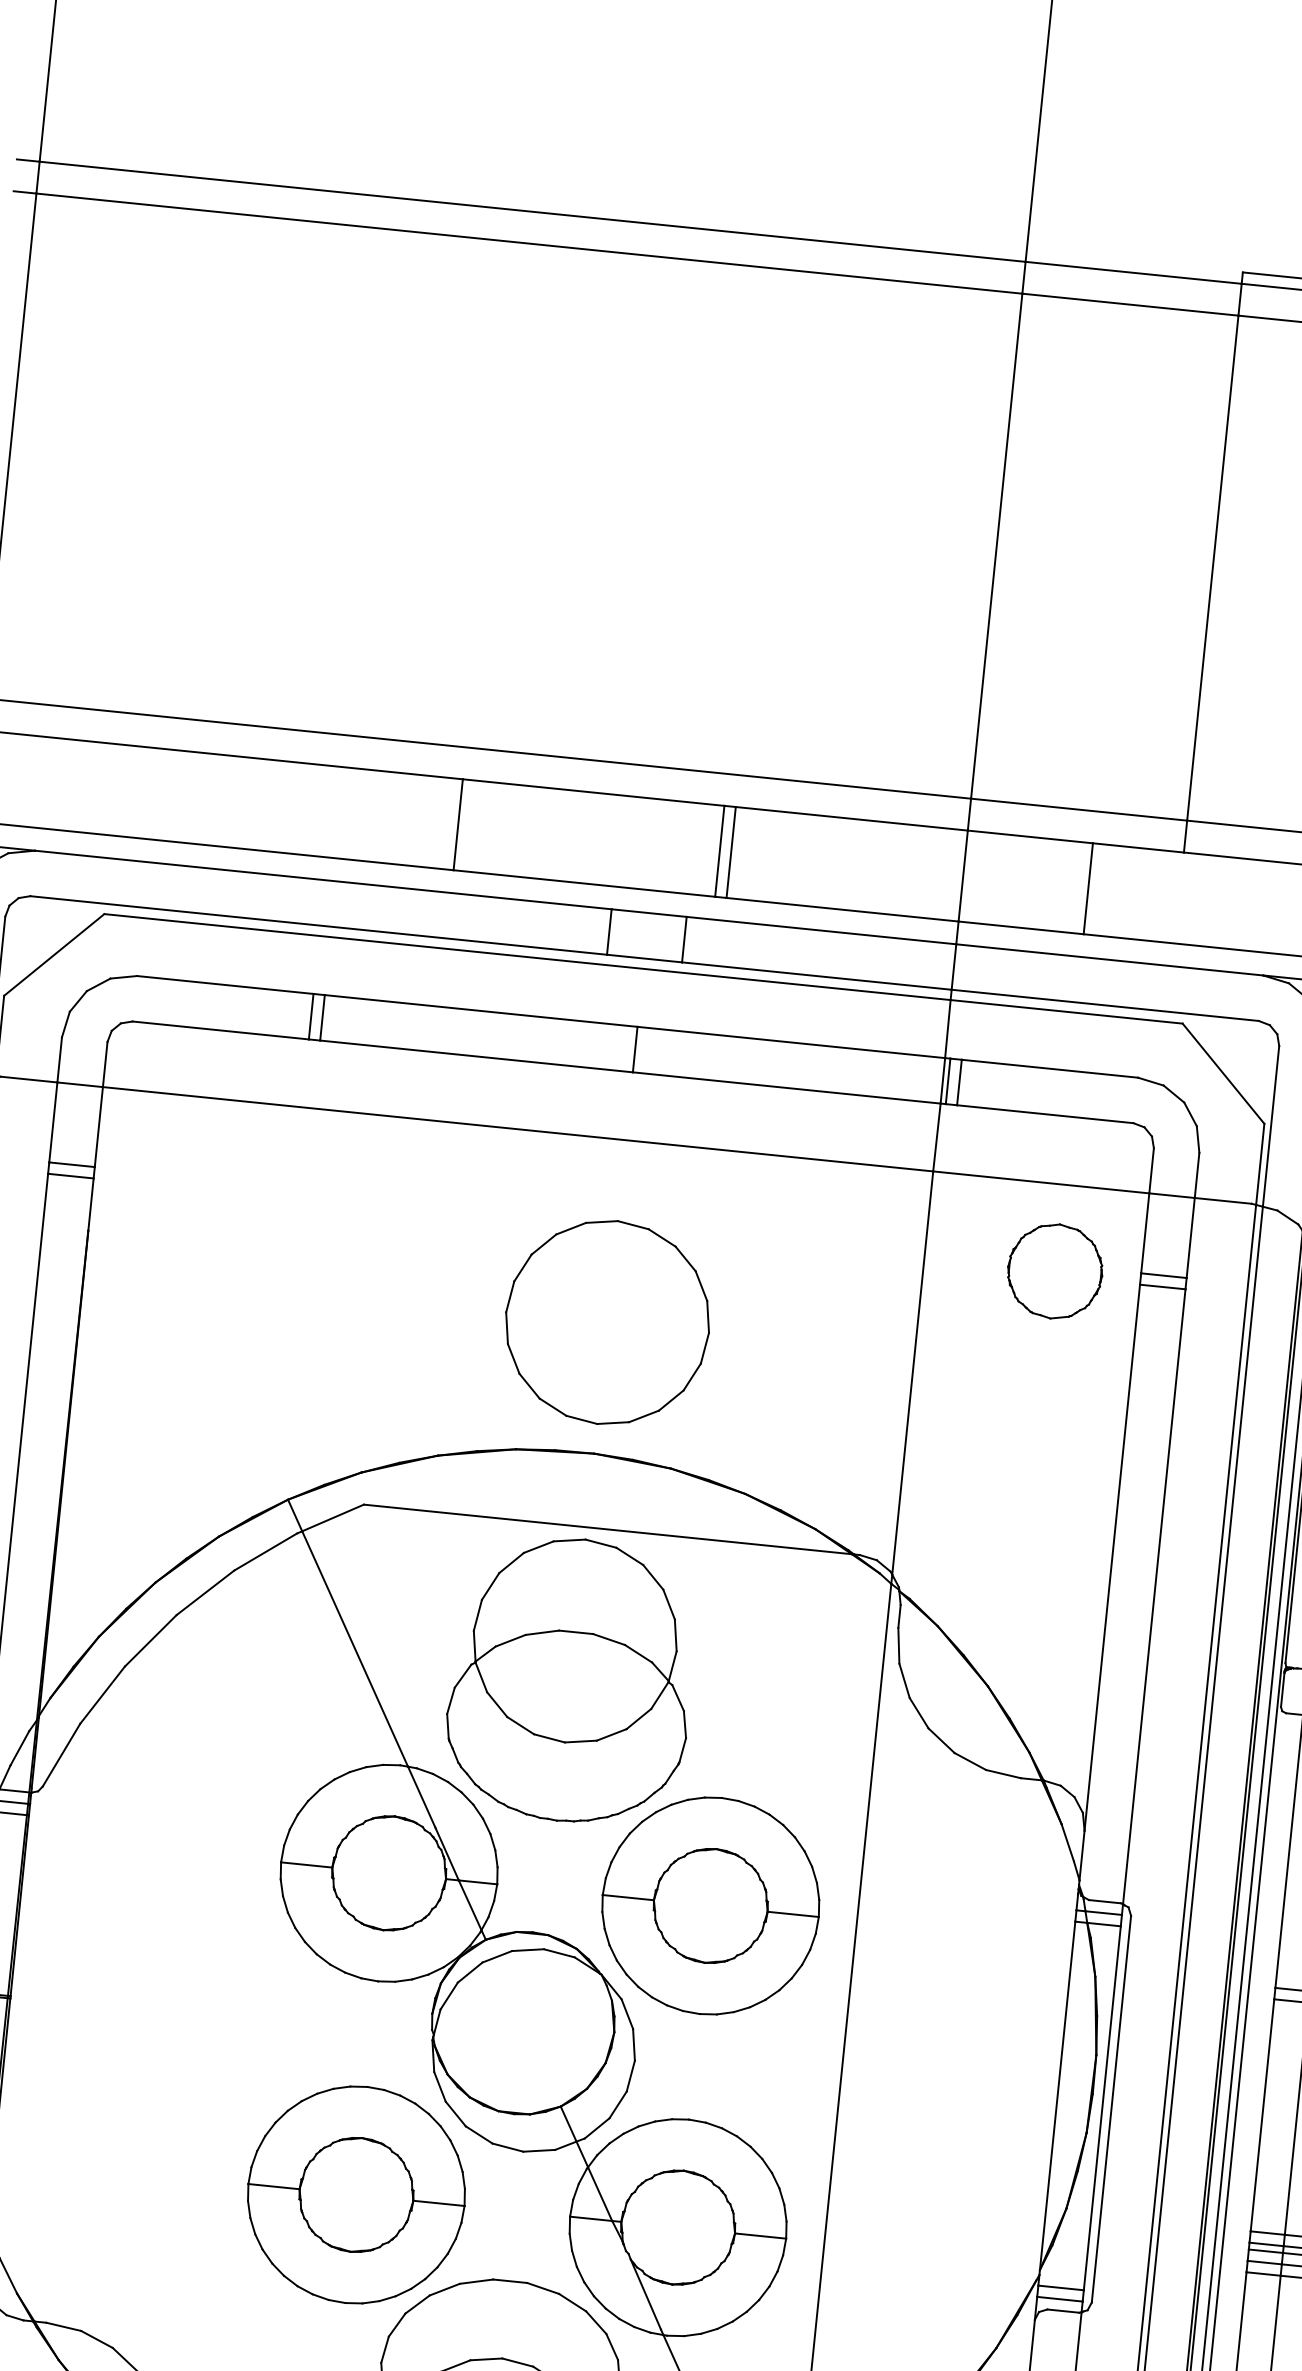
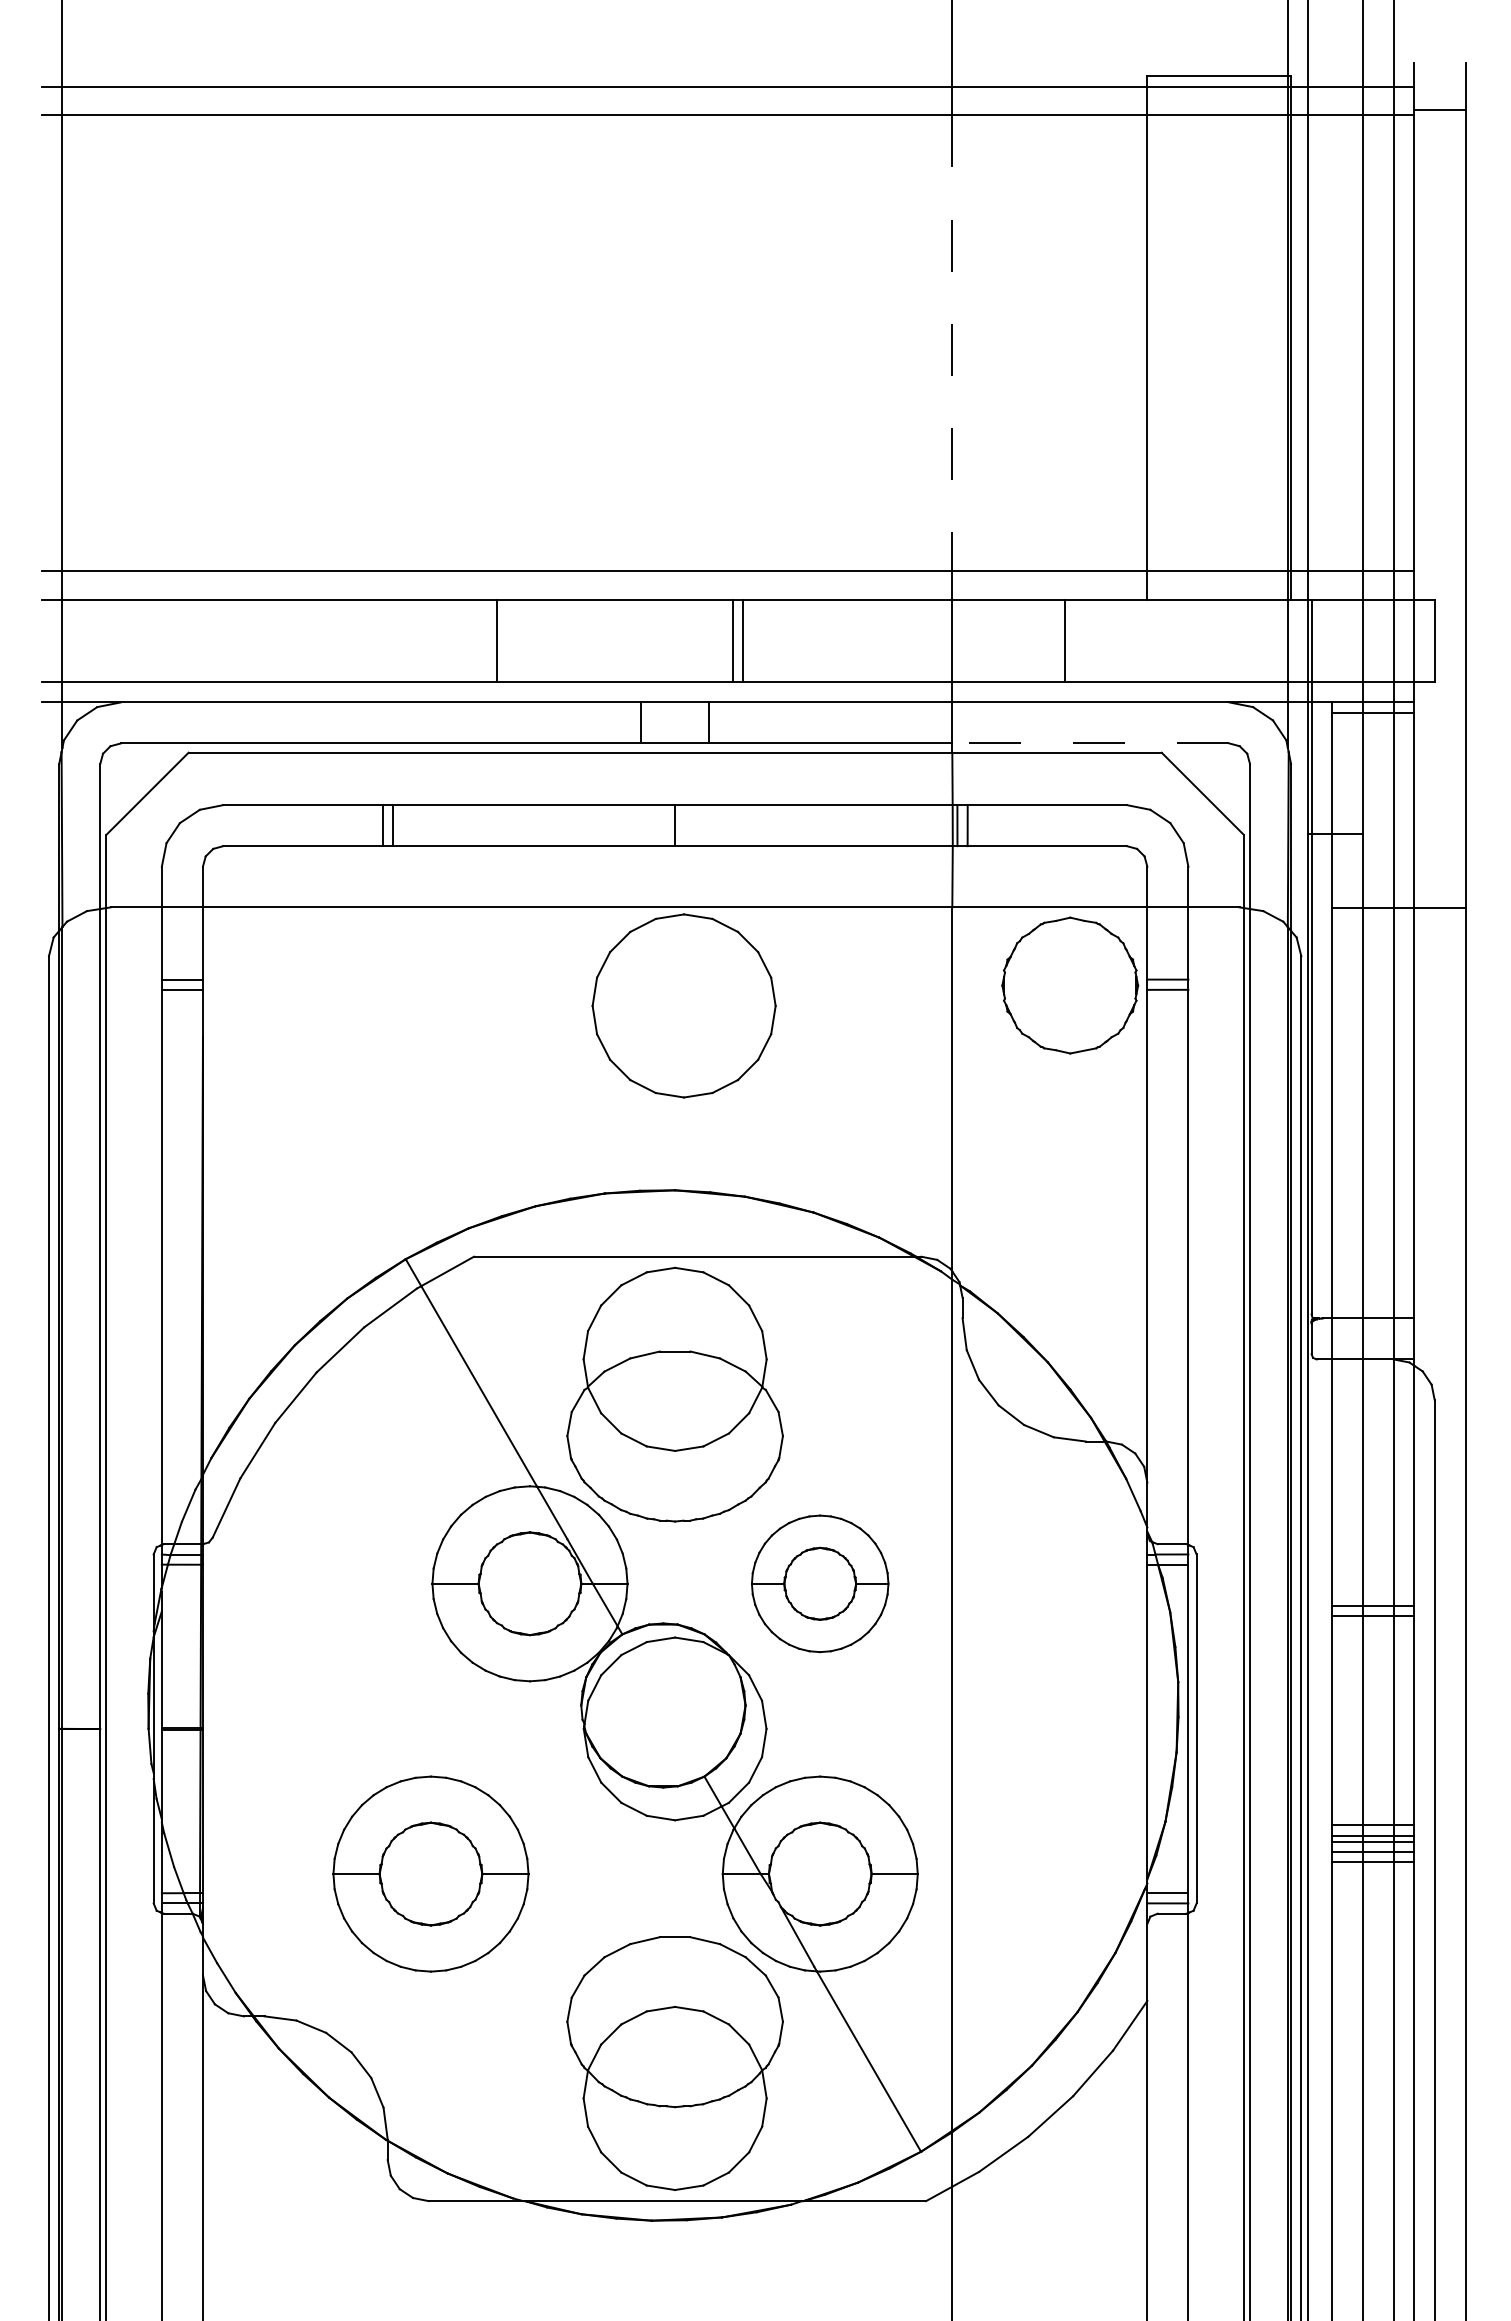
line: (996, 546) -> (952, 343), solid -> dashed
line: (1104, 1005) -> (1090, 743), solid -> dashed
part: (1055, 1271) -> (1070, 985), size x1.6
part: (606, 1321) -> (683, 1005), moved
part: (709, 1905) -> (819, 1583), size x0.7
part: (356, 2194) -> (430, 1873), moved

